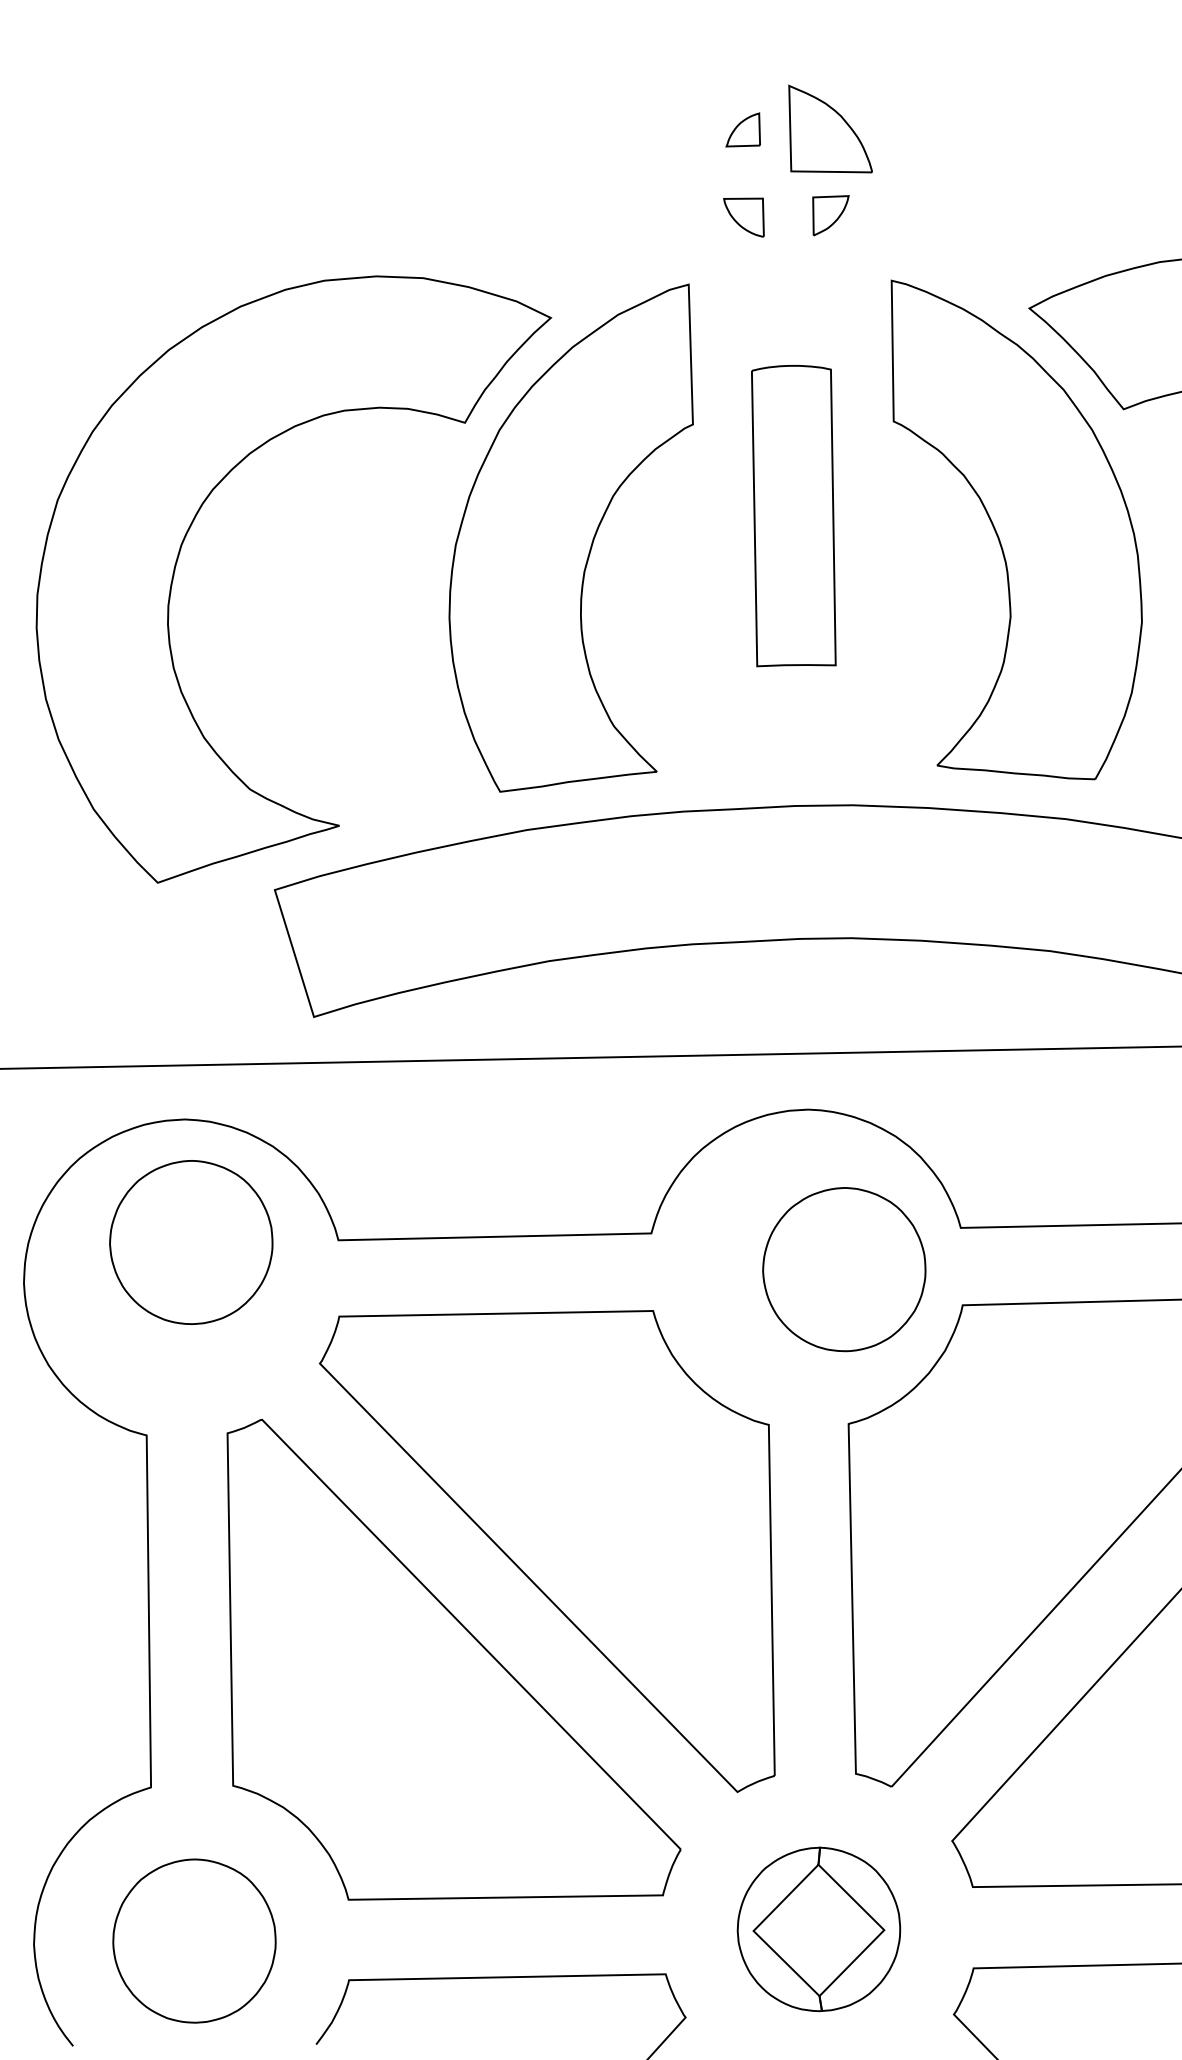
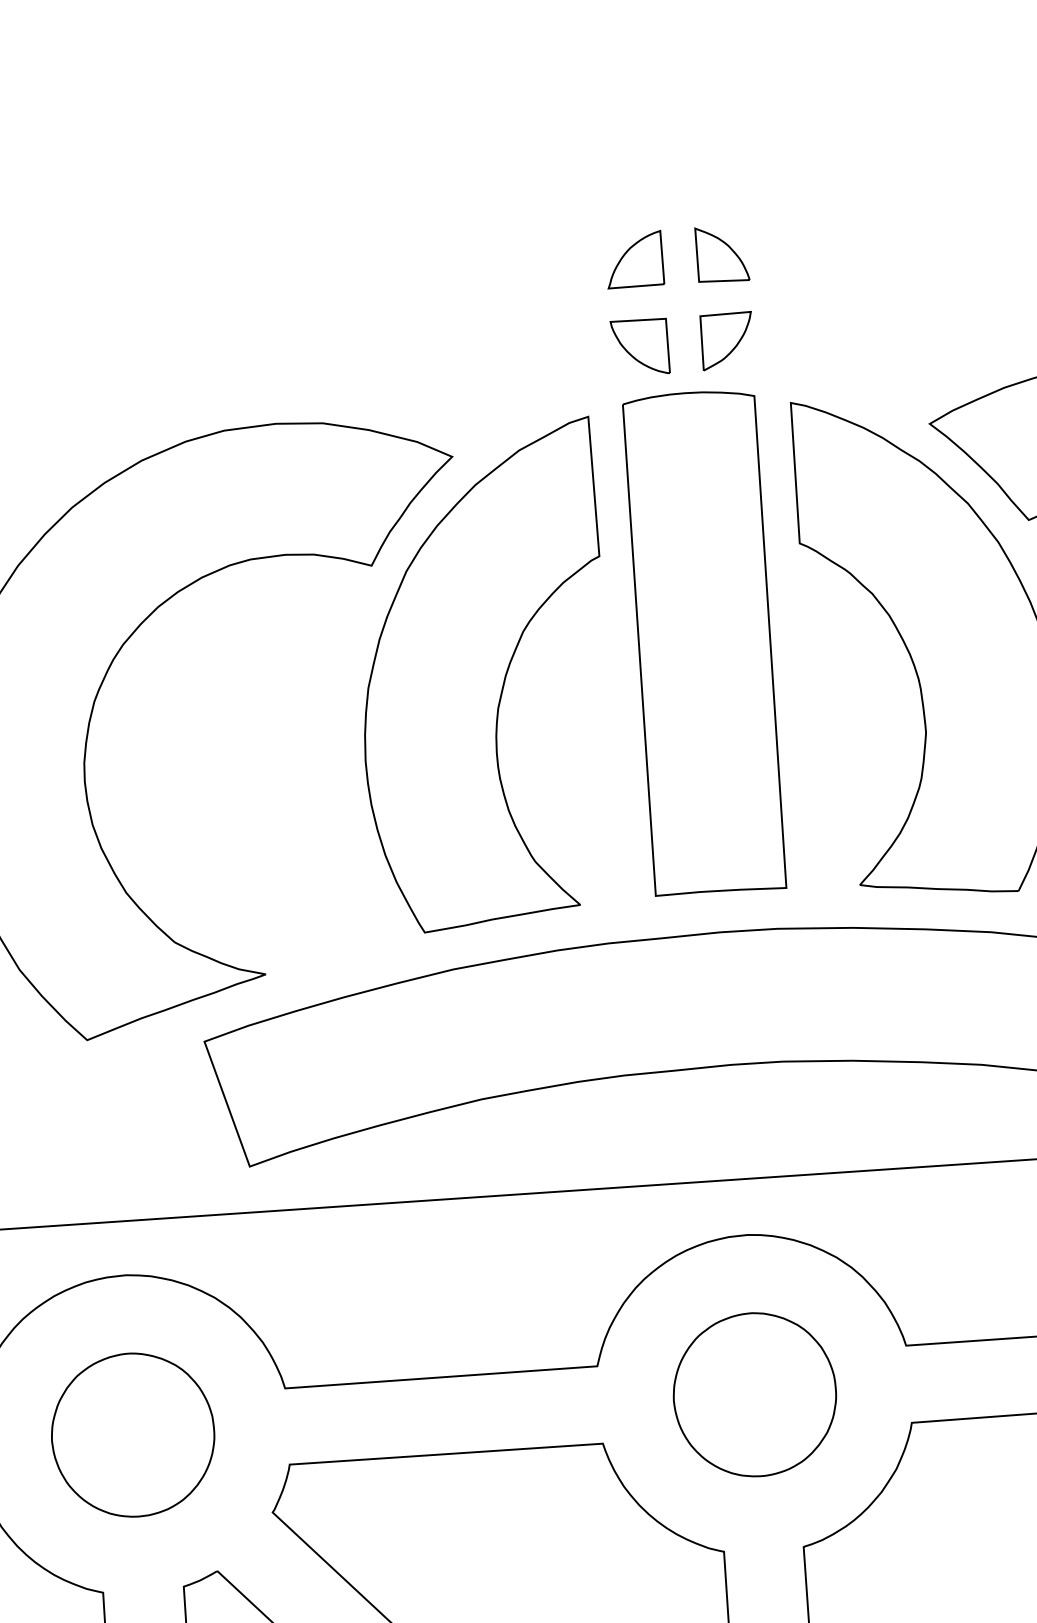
part: (830, 128) -> (722, 253), size x0.62
part: (743, 129) -> (635, 259), size x1.67
part: (830, 215) -> (726, 340), size x1.43
part: (743, 217) -> (639, 347), size x1.43
part: (793, 515) -> (704, 642), size x1.67
part: (191, 1242) -> (133, 1435), moved
part: (844, 1269) -> (755, 1394), moved

